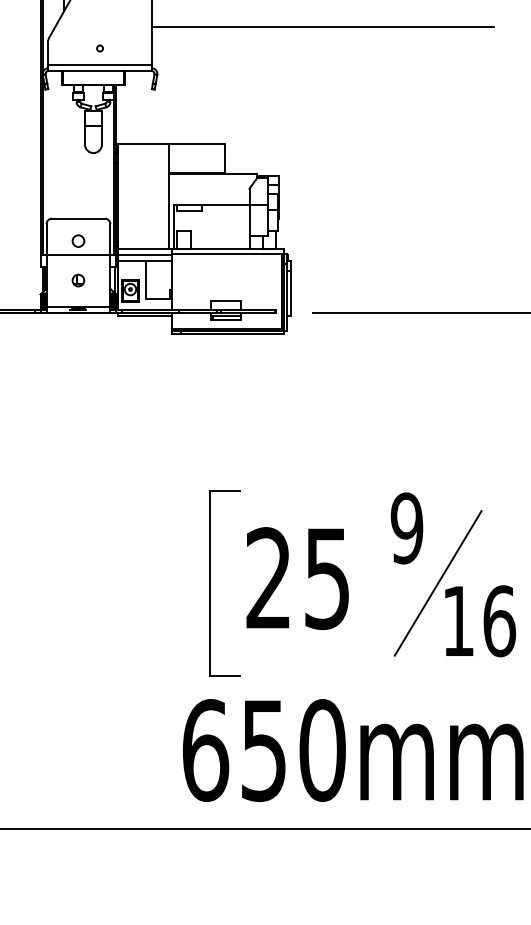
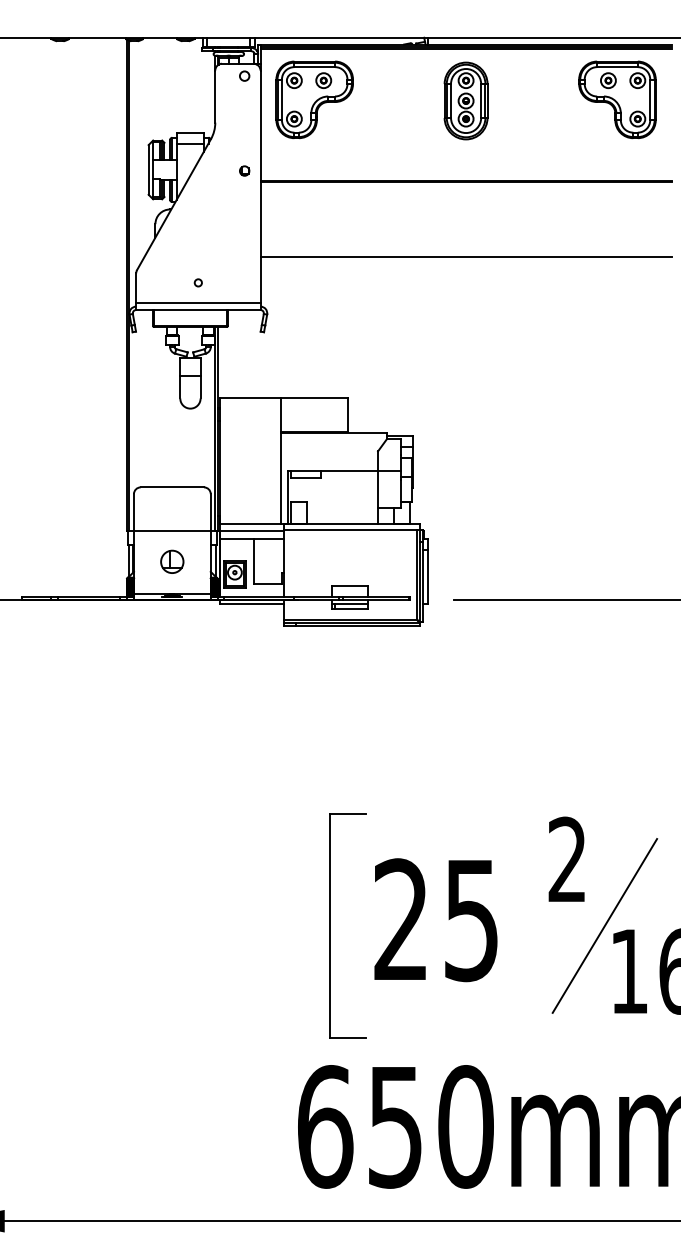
circle: (78, 241) -> (172, 514), removed
part: (78, 280) -> (172, 561), size x1.6
text: (407, 528) -> (567, 859), 9 -> 2

